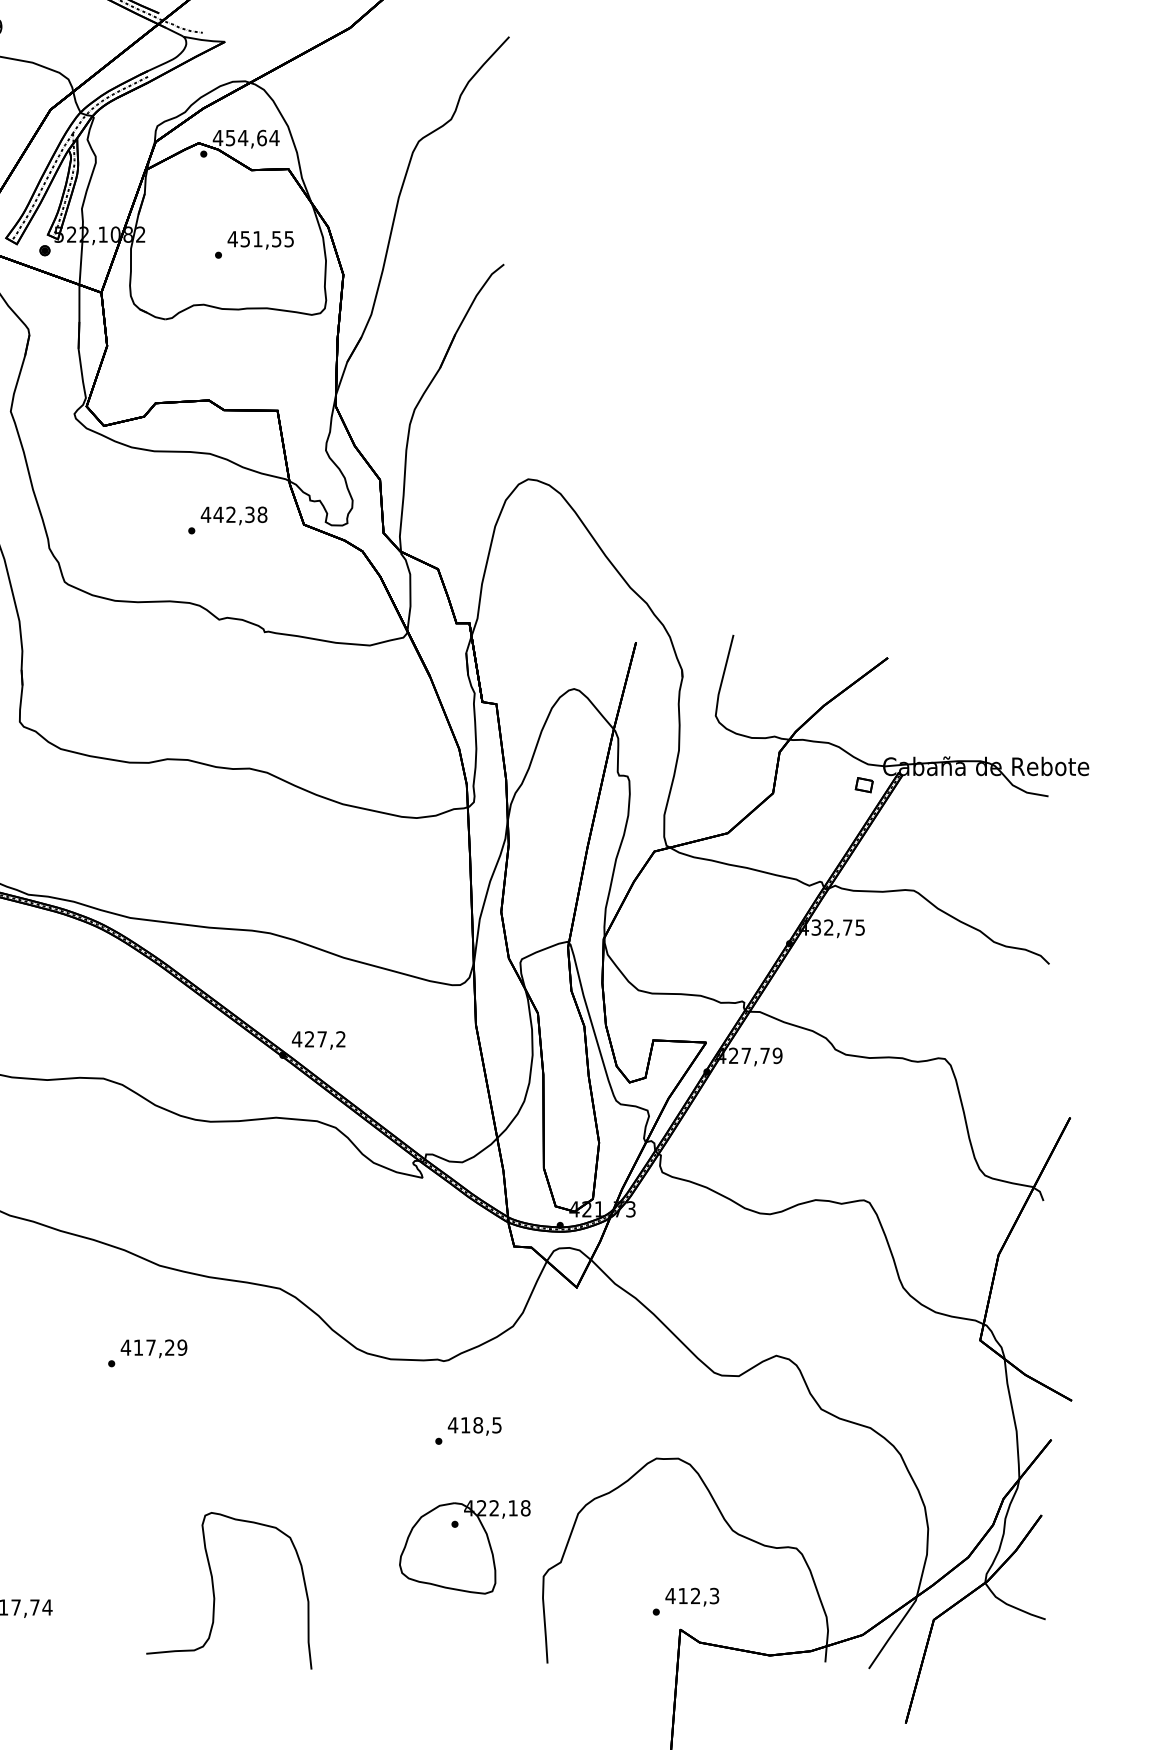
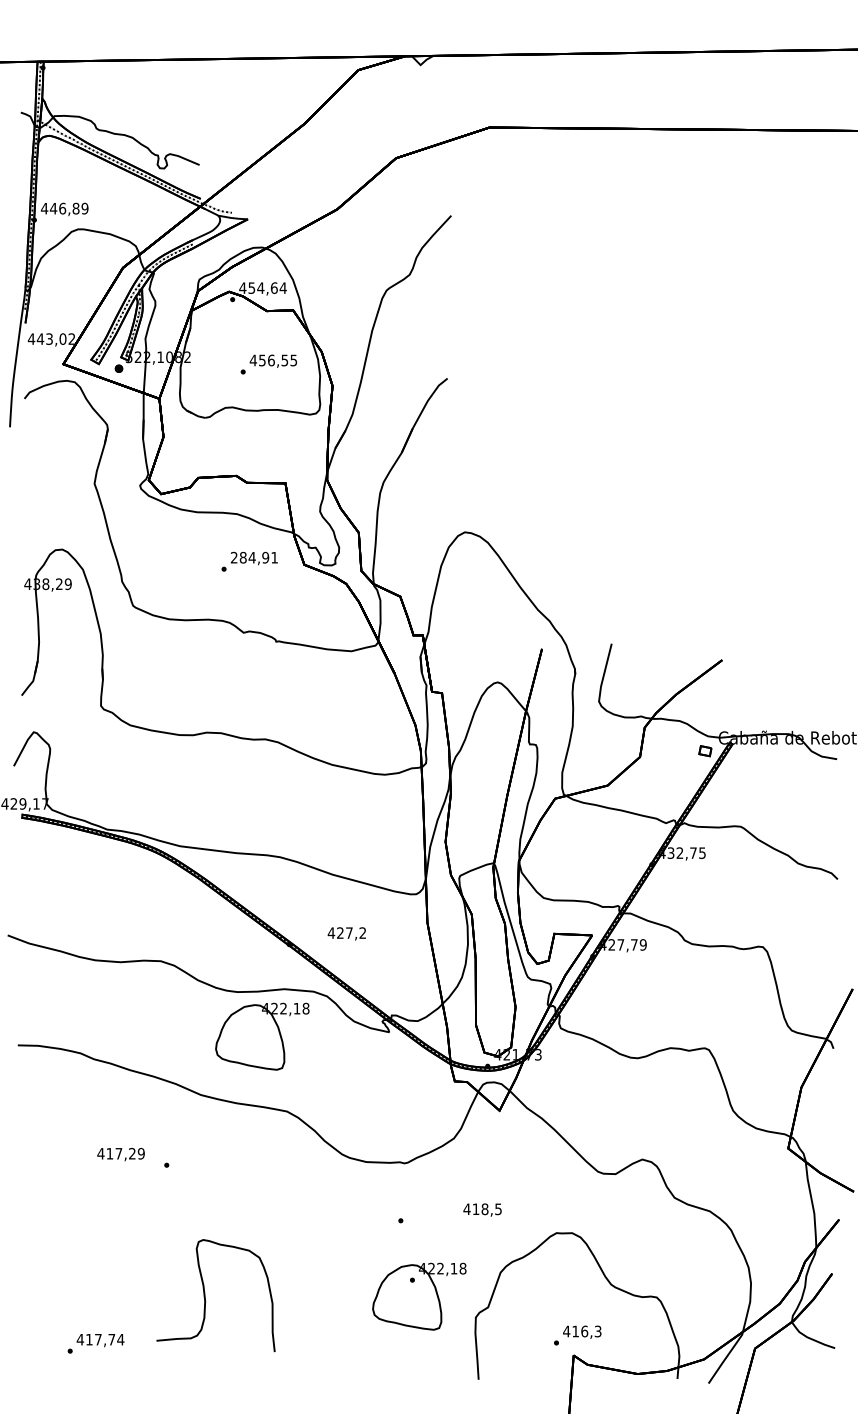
text: (258, 239) -> (271, 360), 451,55 -> 456,55
text: (234, 514) -> (254, 557), 442,38 -> 284,91
text: (318, 1039) -> (346, 933), moved
part: (245, 1183) -> (262, 1036), added
text: (153, 1348) -> (120, 1154), moved
text: (474, 1425) -> (482, 1209), moved
curve: (214, 1590) -> (205, 1295), moved
text: (695, 1596) -> (584, 1331), 412,3 -> 416,3

